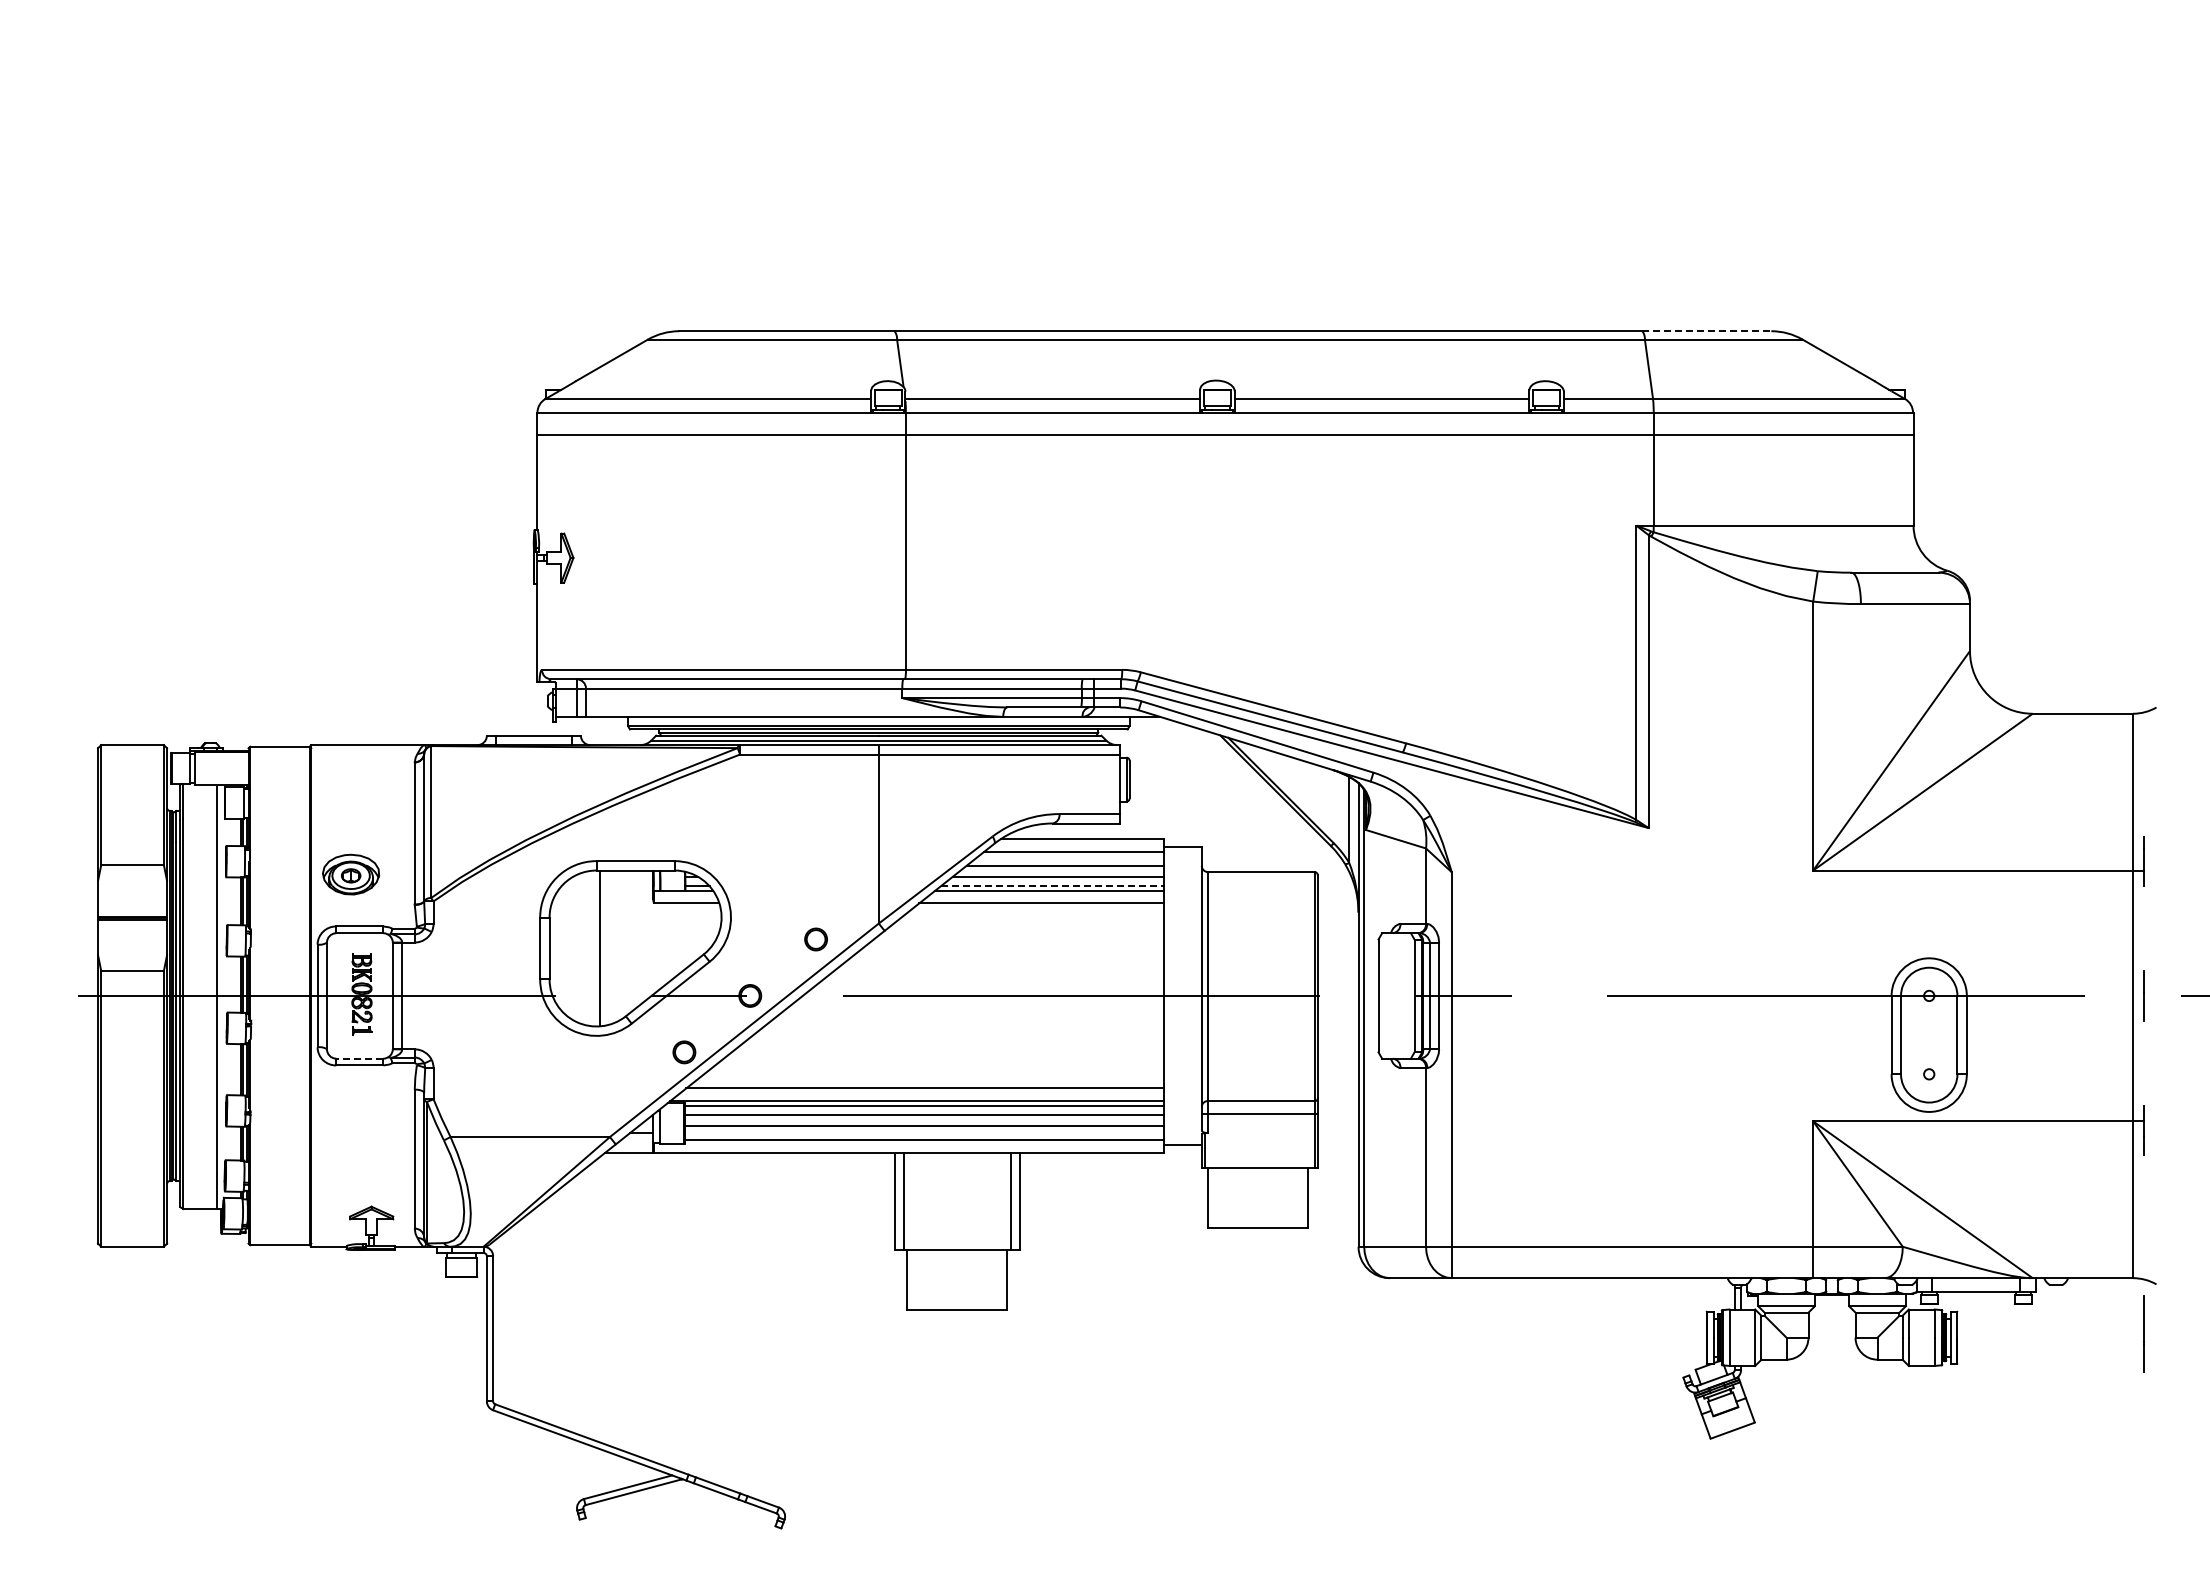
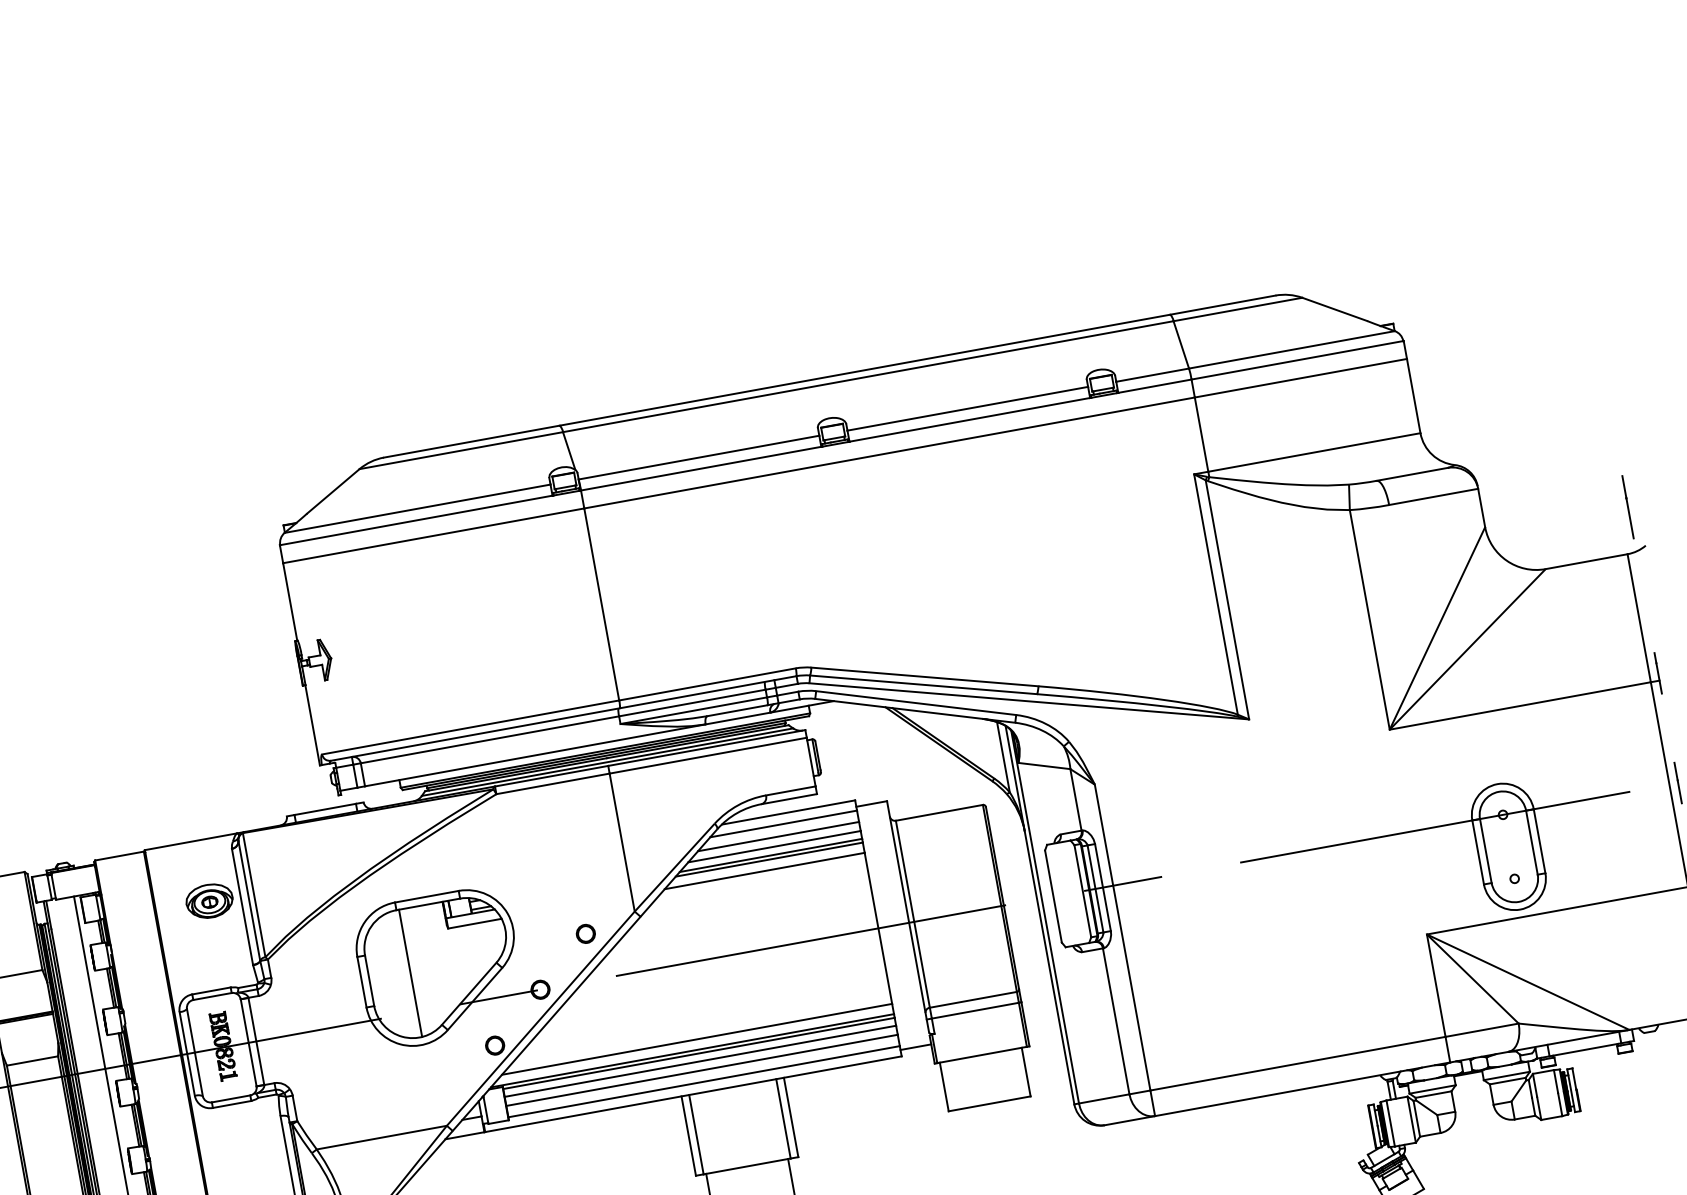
line: (1707, 331) -> (1223, 305), dashed -> solid
line: (2143, 657) -> (1627, 506), added
part: (350, 874) -> (209, 901), moved
line: (1052, 886) -> (771, 855), dashed -> solid
line: (359, 1058) -> (230, 1098), dashed -> solid

